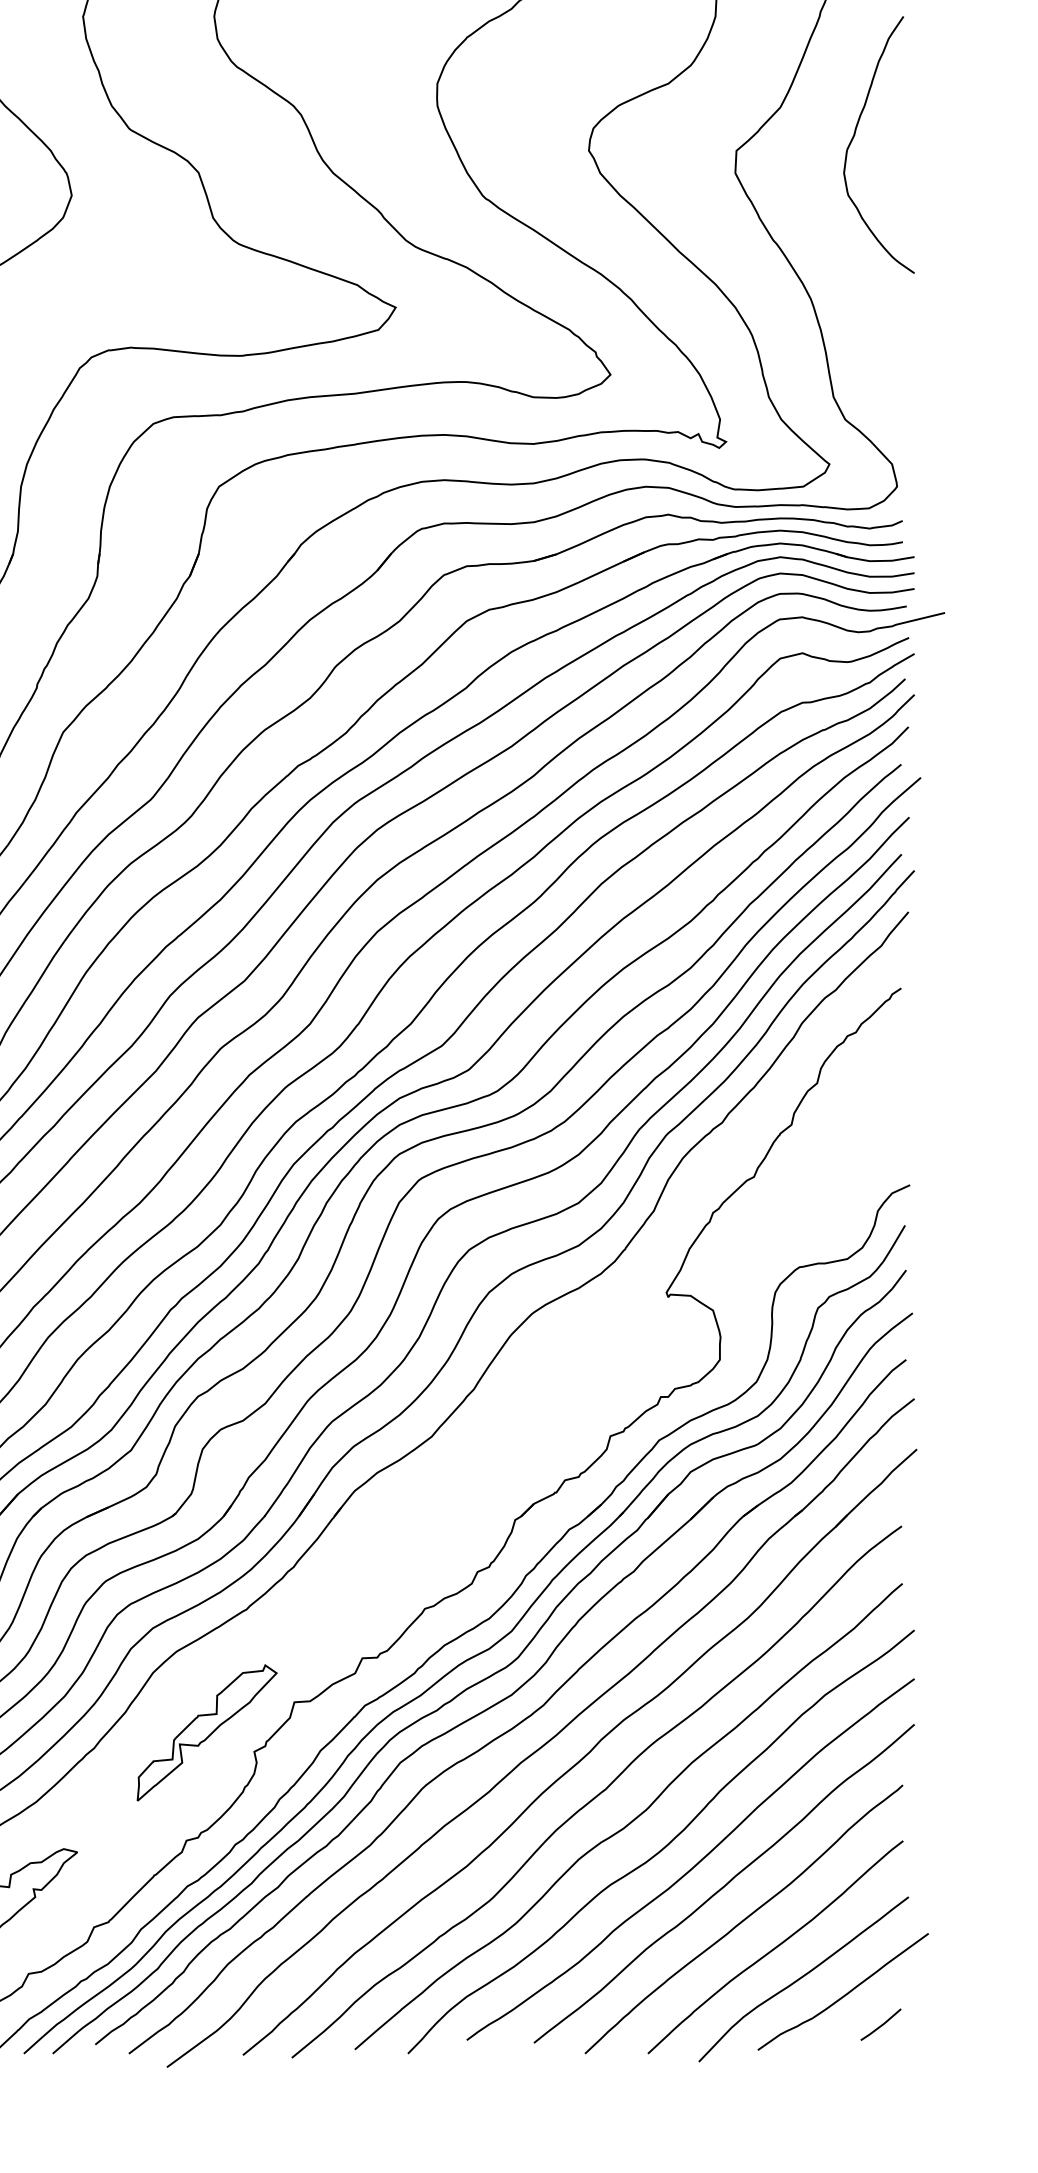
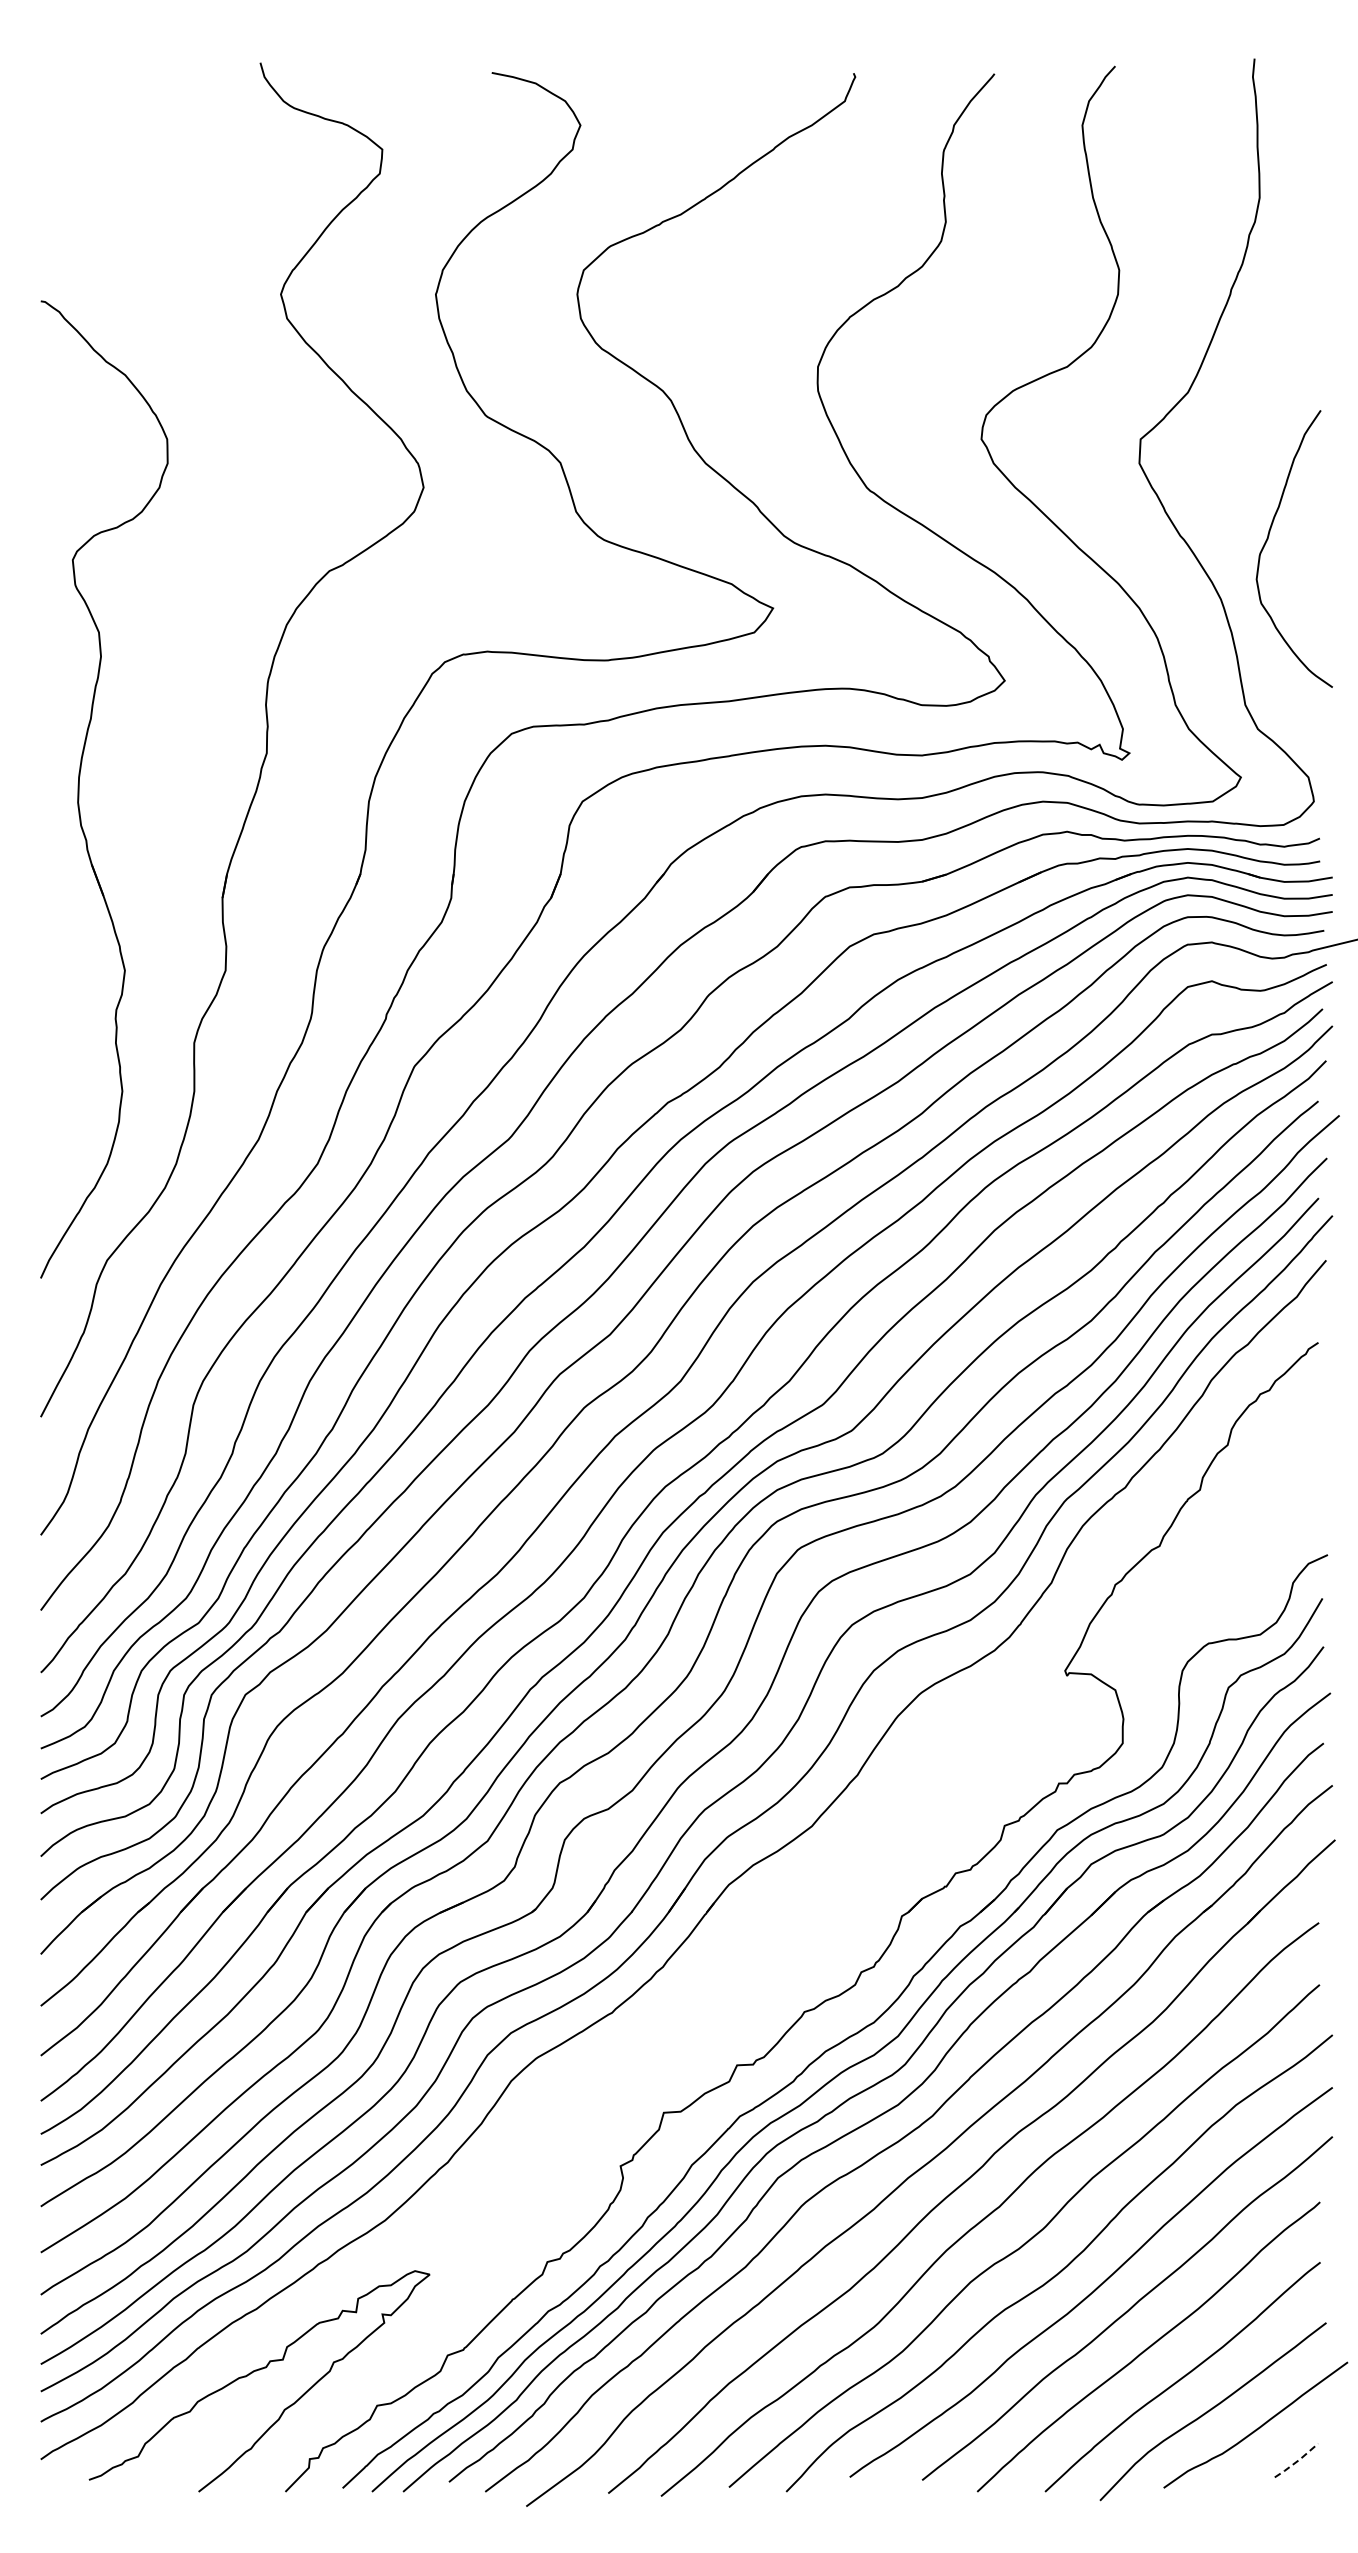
curve: (855, 136) -> (1268, 539), moved
part: (206, 1732) -> (569, 2145), removed
line: (881, 2025) -> (1297, 2461), solid -> dashed

